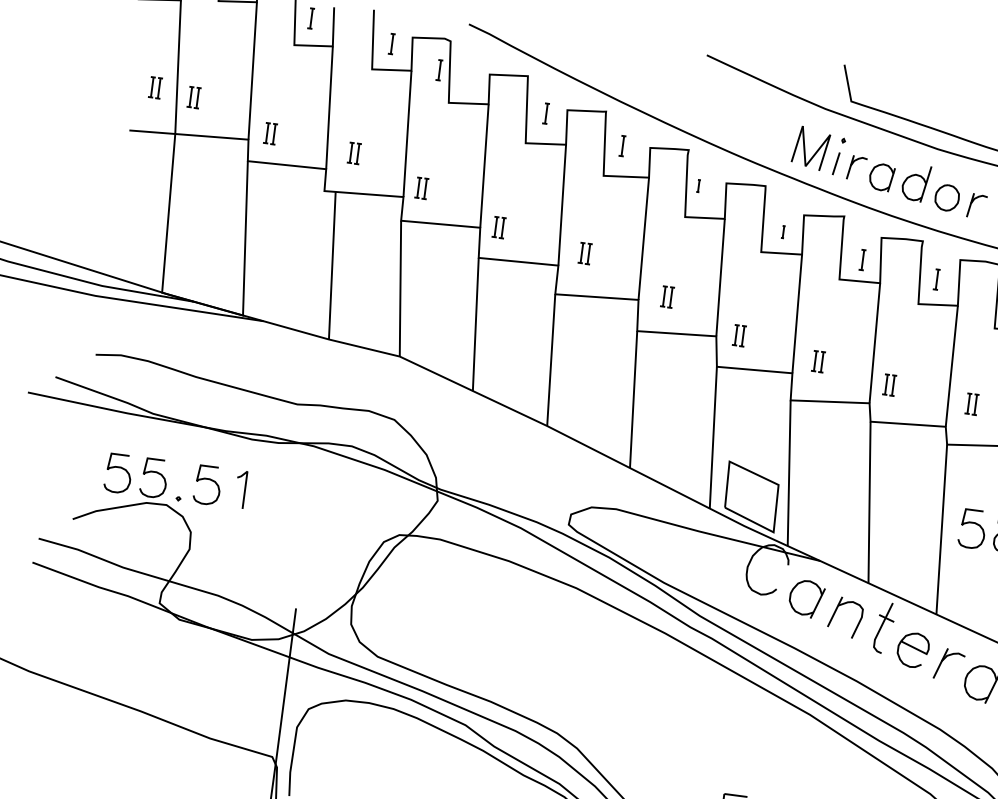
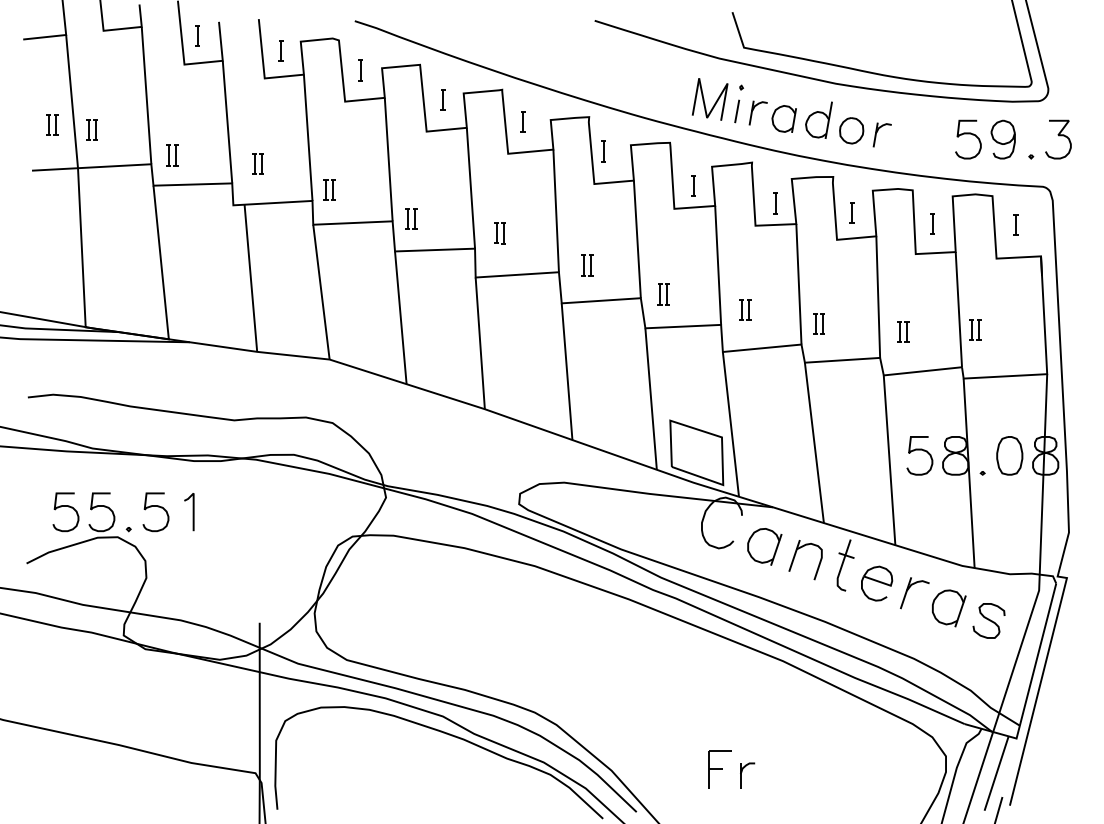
part: (439, 70) -> (360, 70), moved
part: (698, 186) -> (603, 151), size x1.67
part: (783, 231) -> (693, 185), size x1.67

